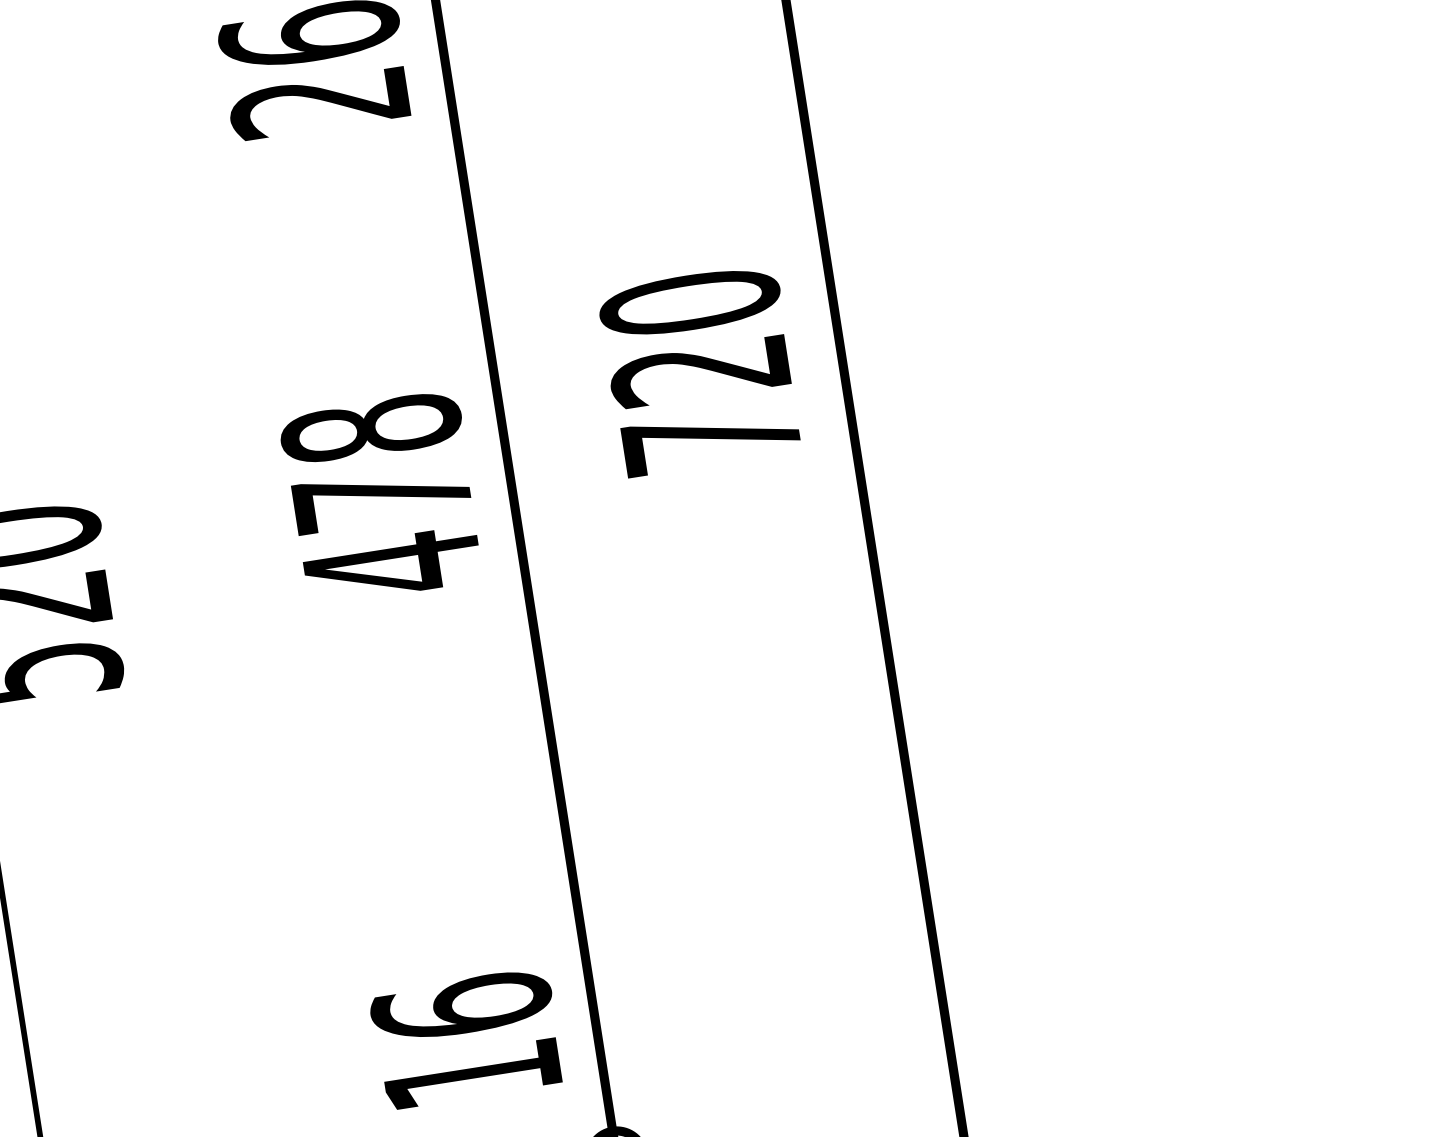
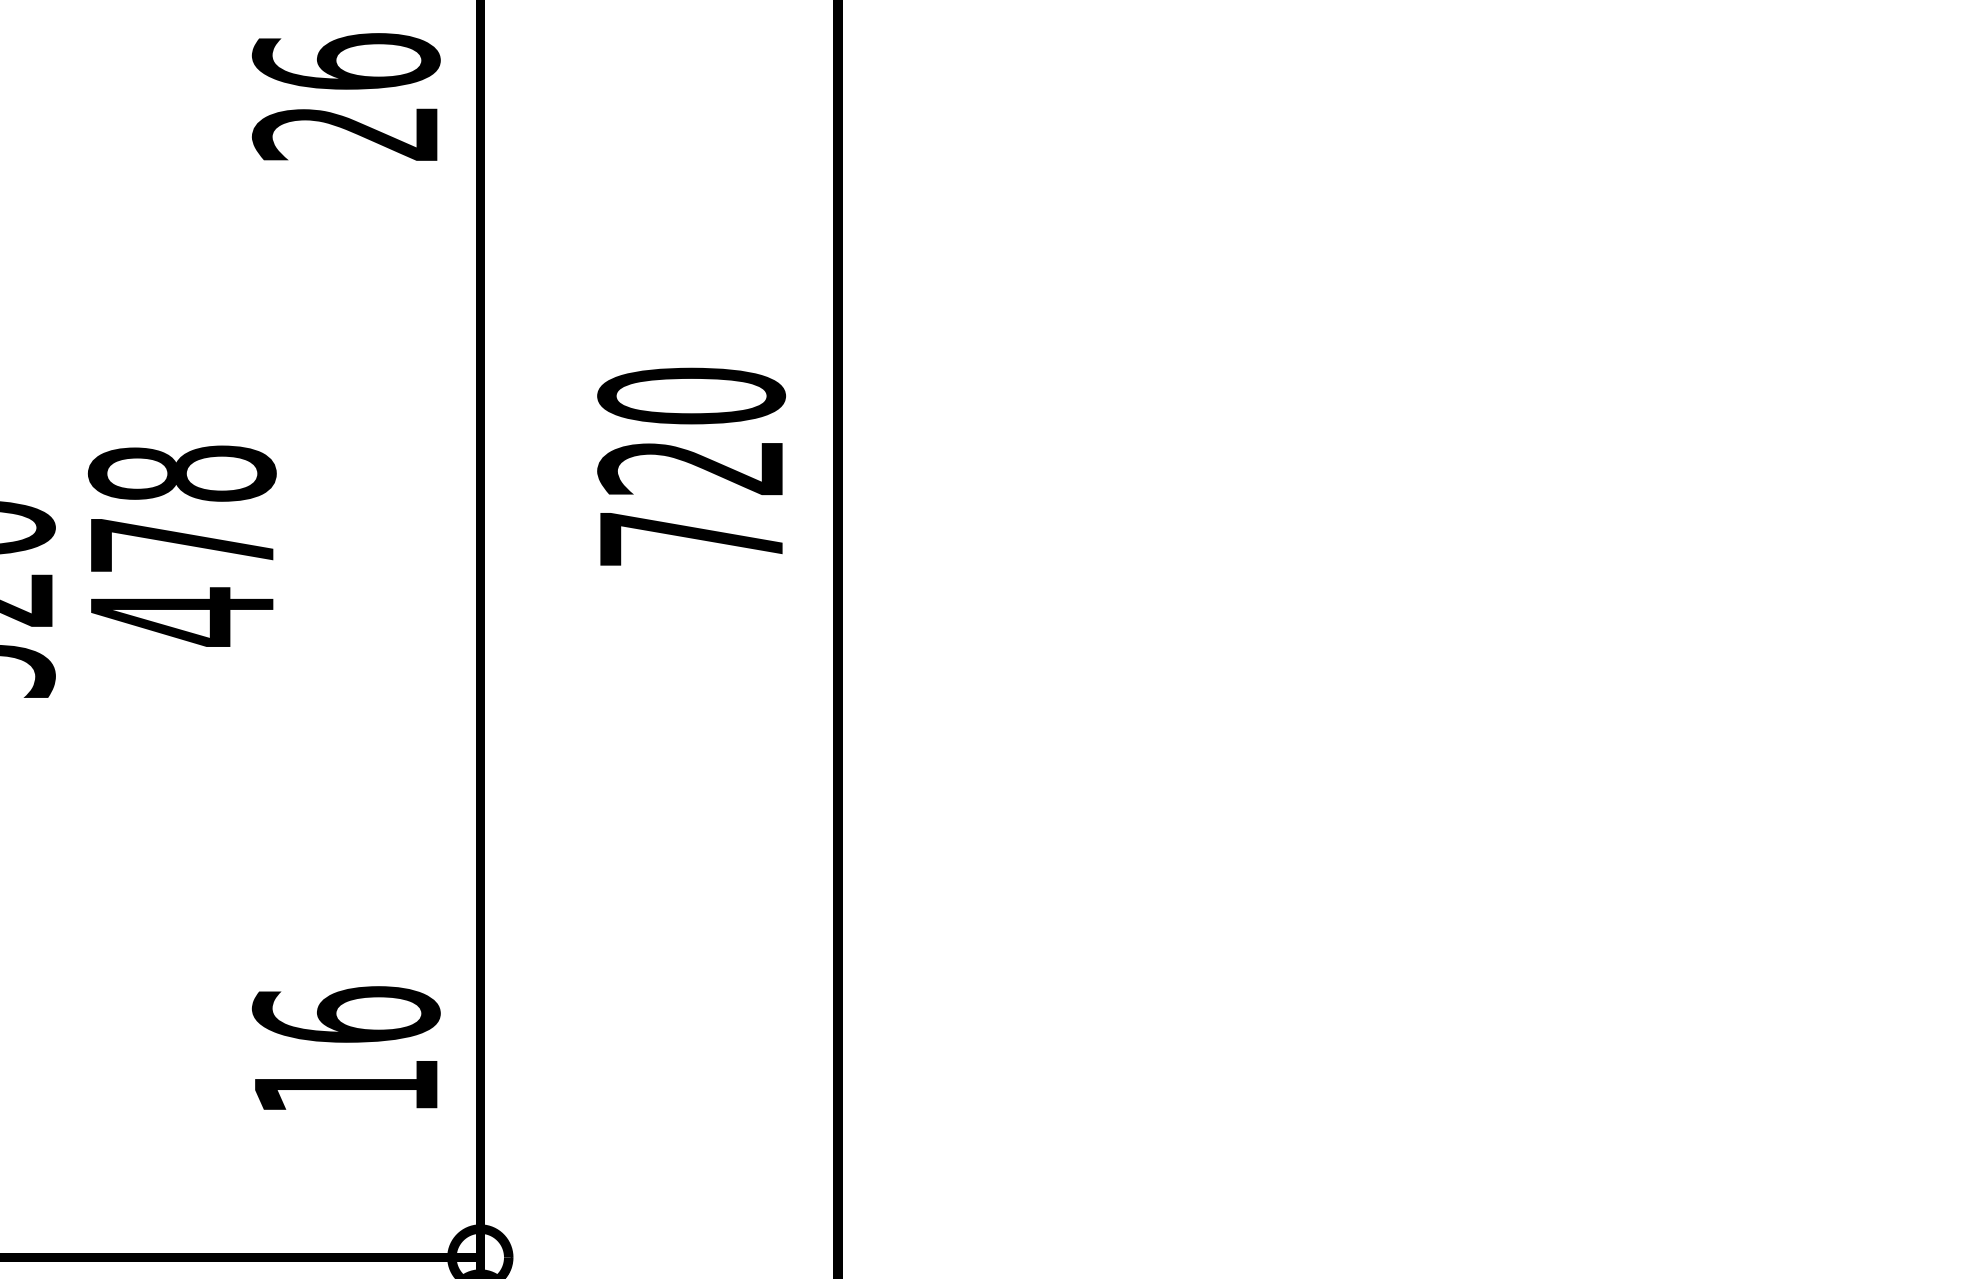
text: (381, 497) -> (181, 545), moved
text: (465, 1038) -> (345, 1047), moved

